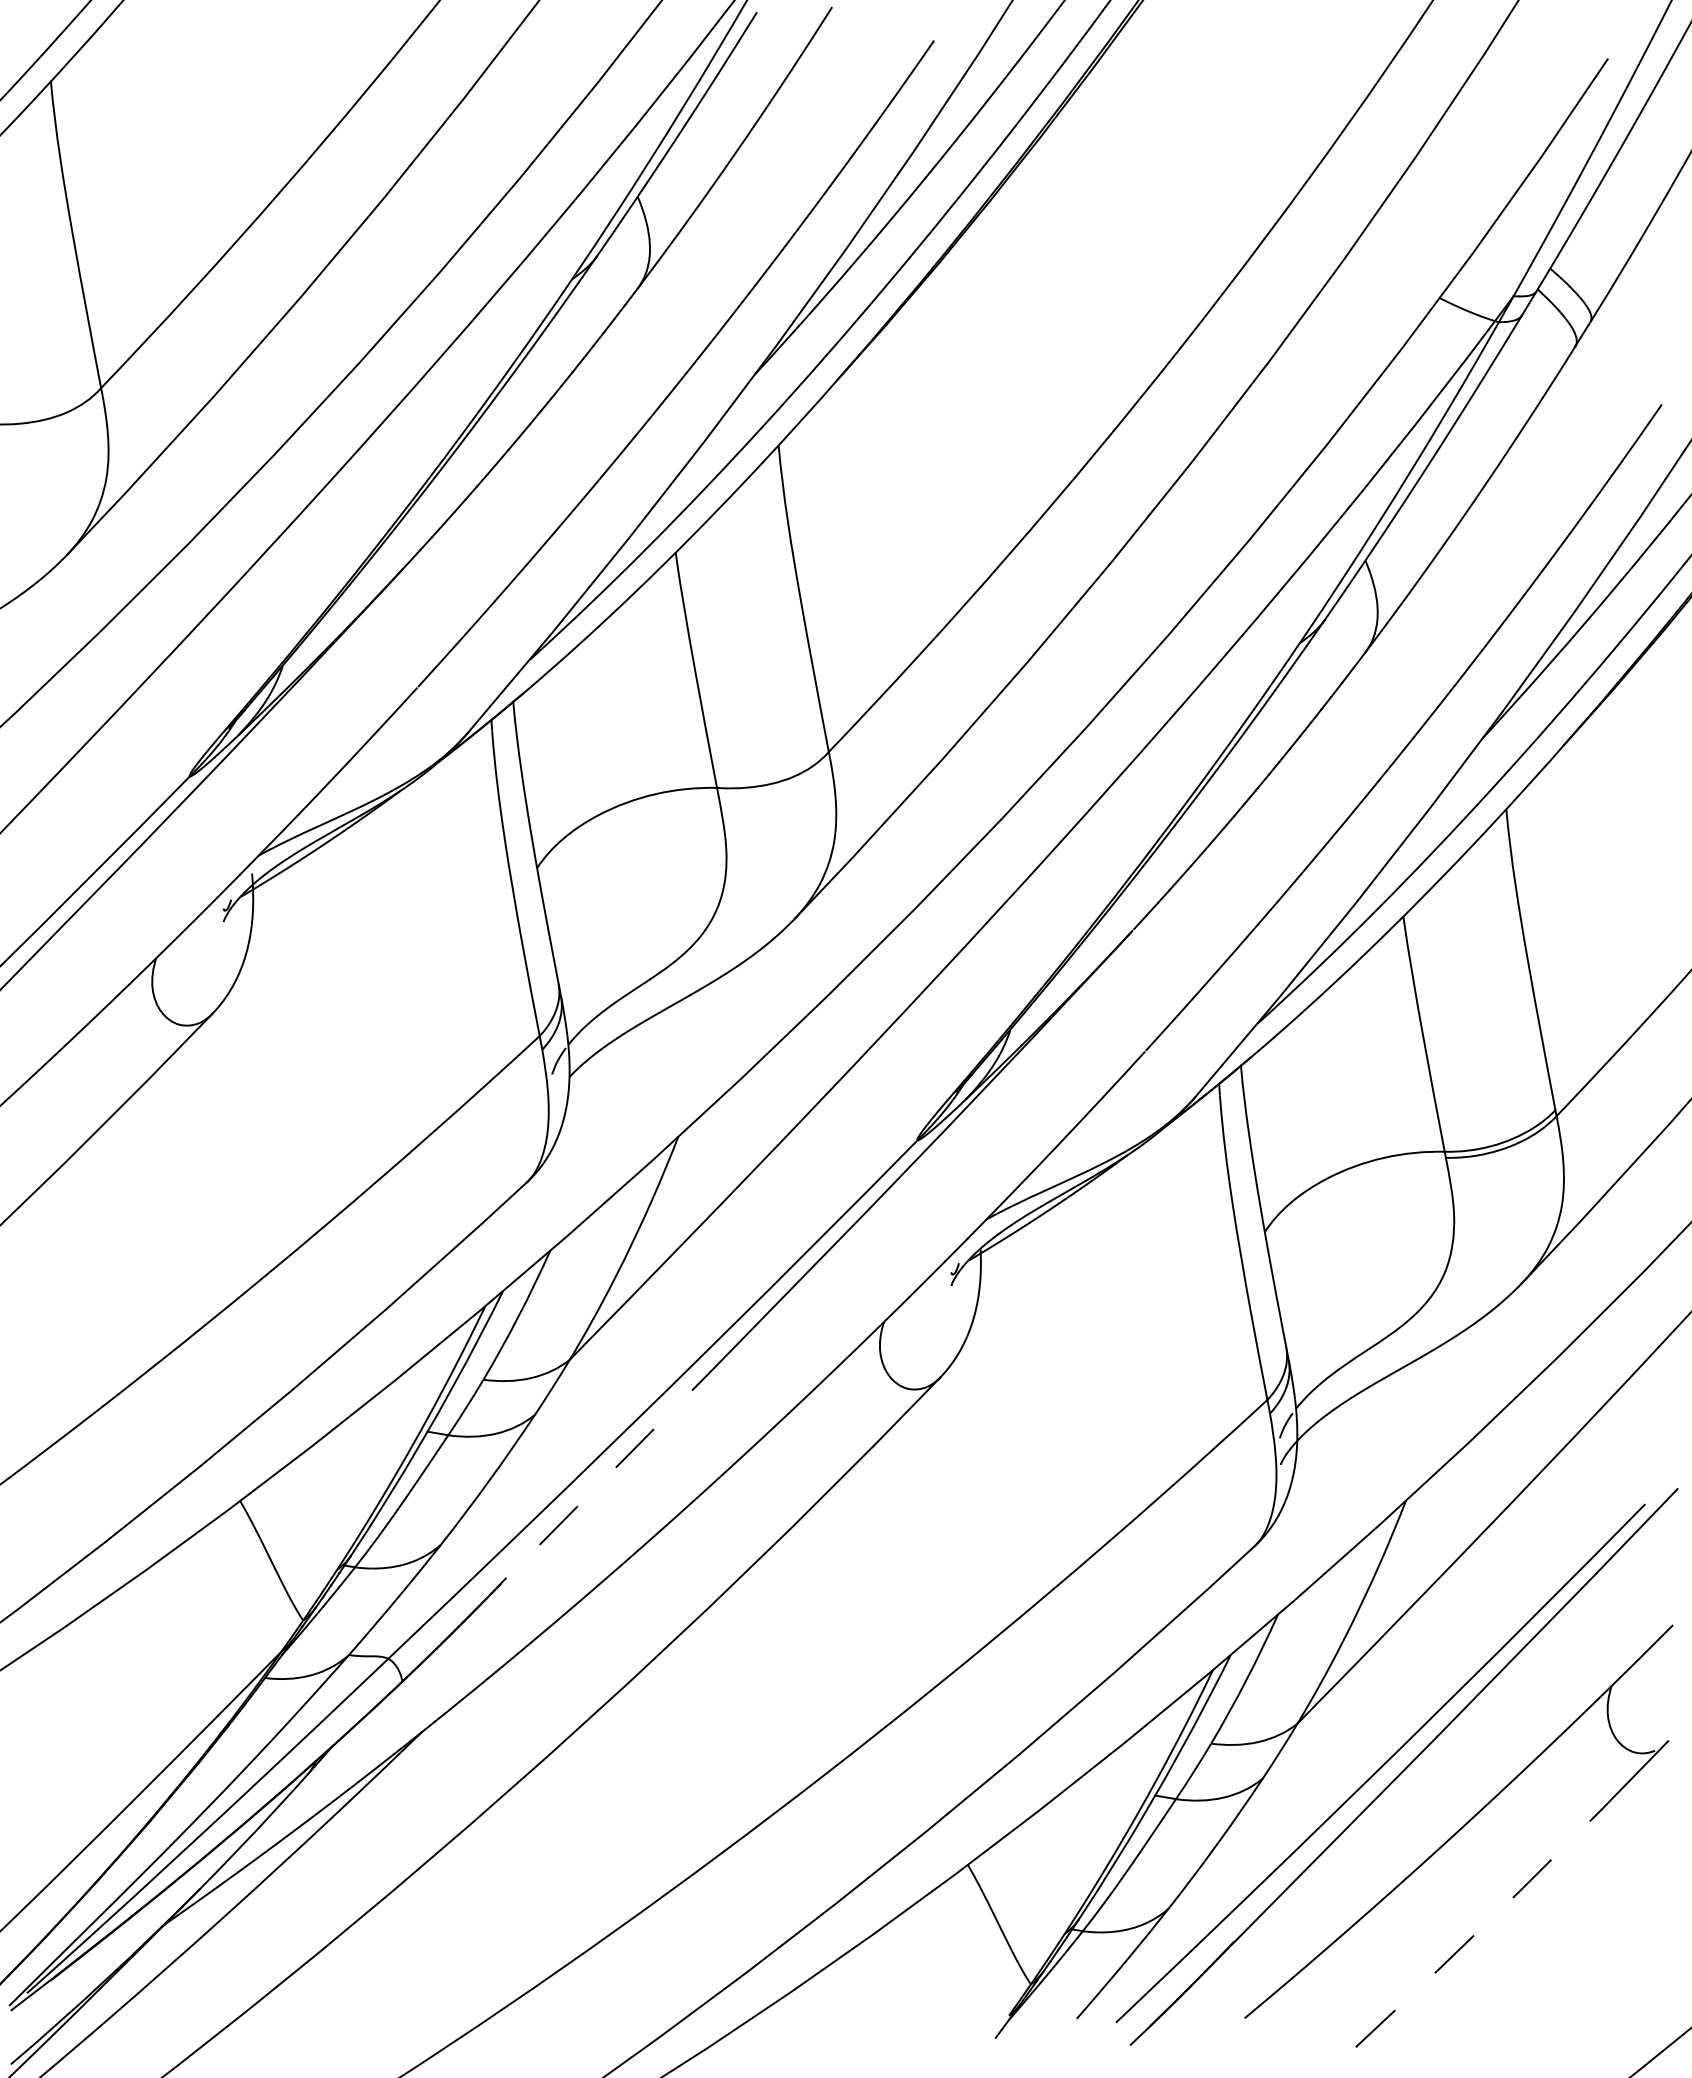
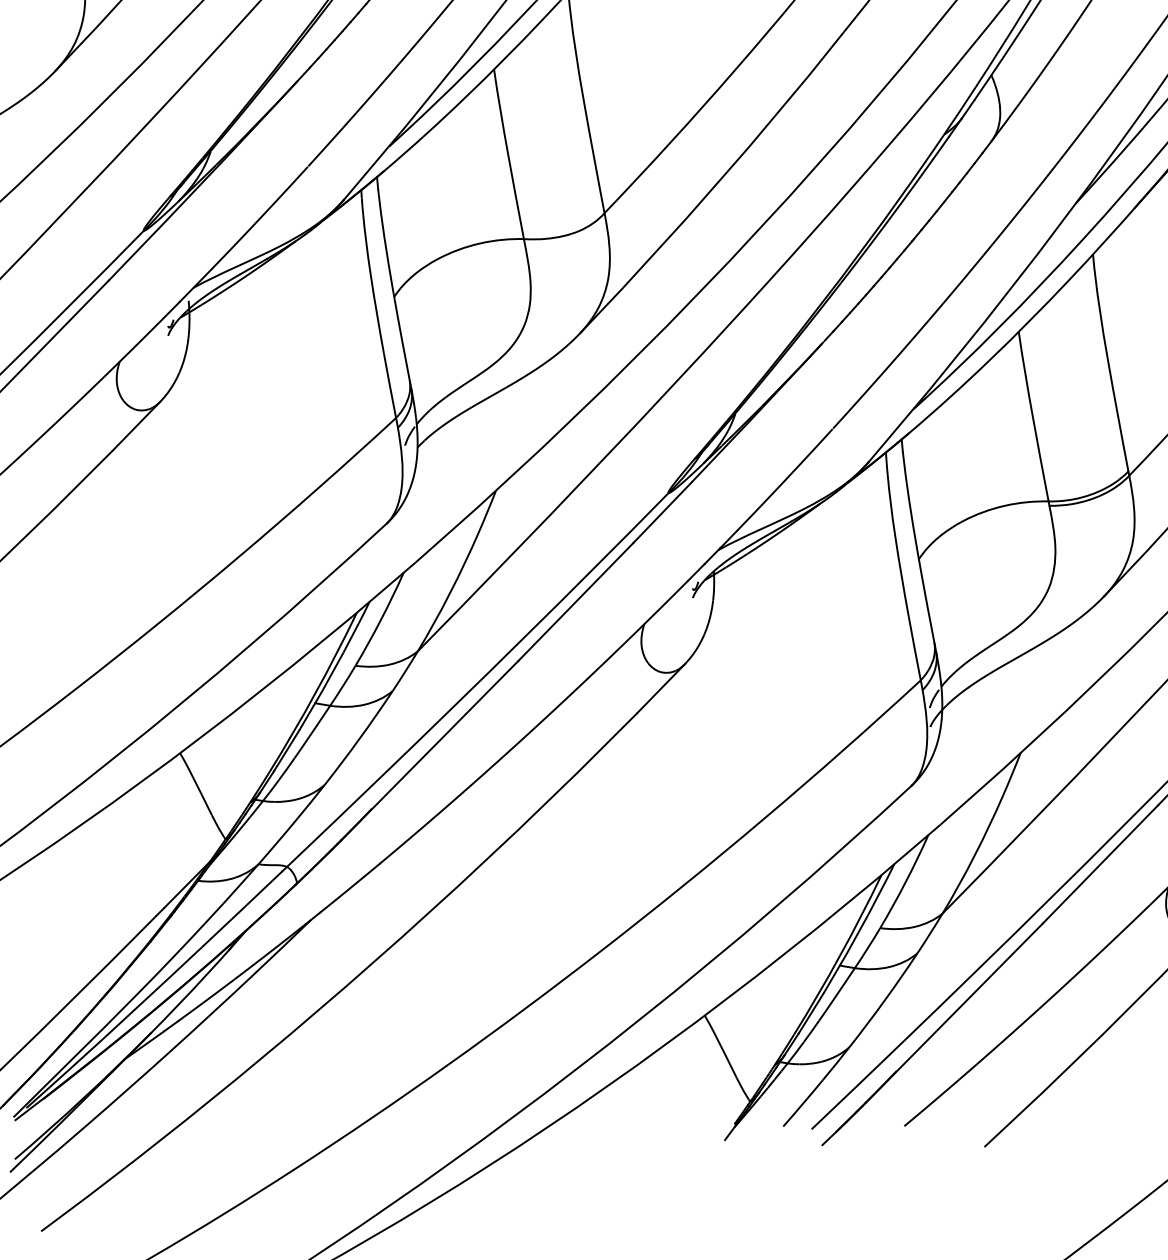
line: (586, 1497) -> (429, 750), dashed -> solid
line: (1480, 1929) -> (1074, 1062), dashed -> solid

